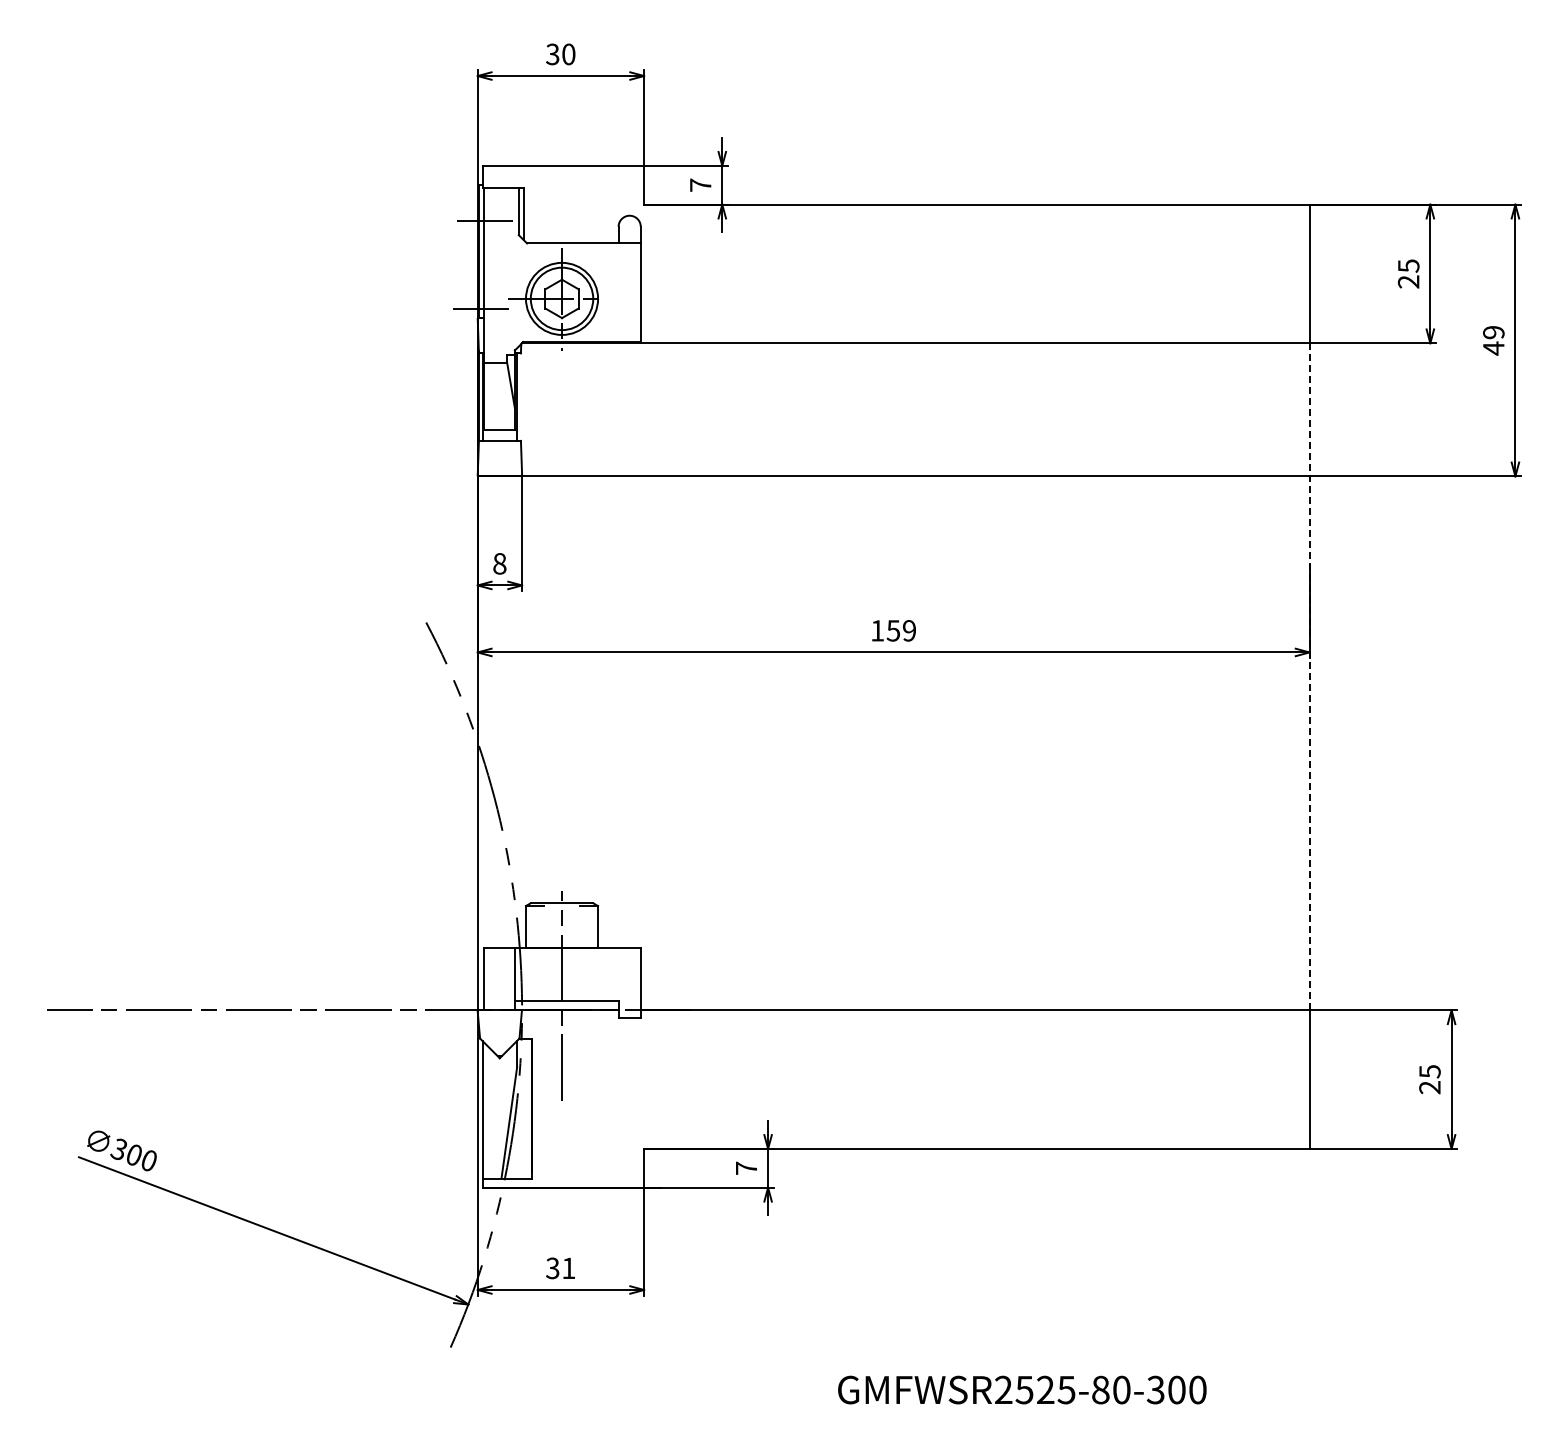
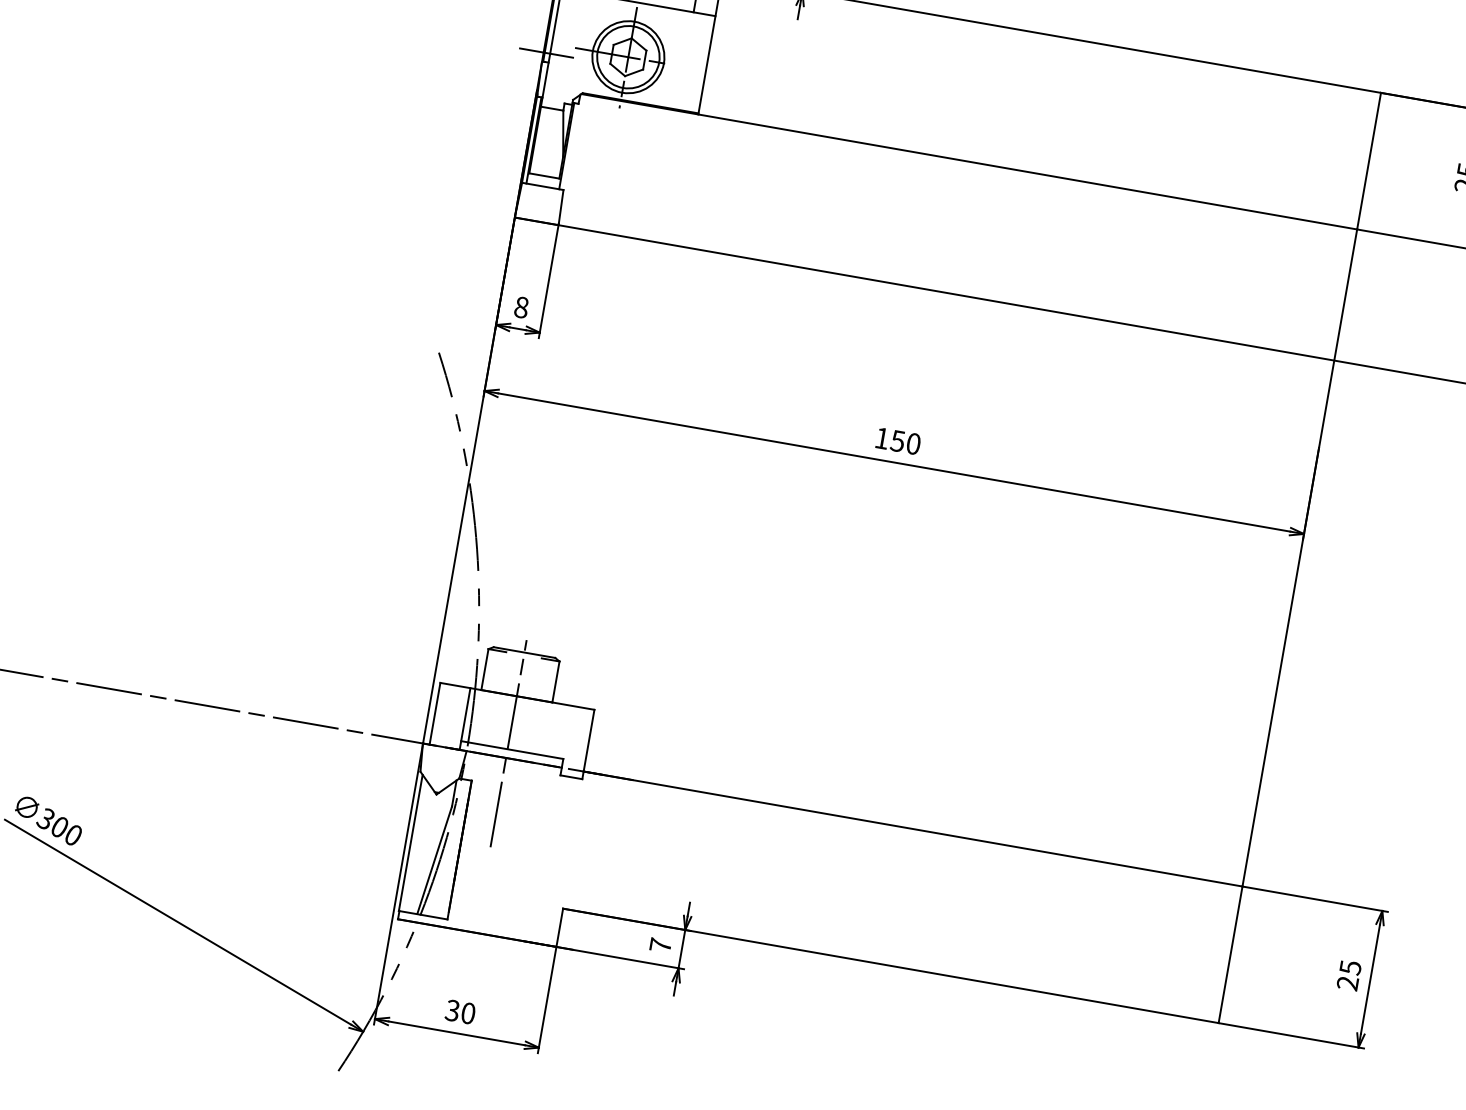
text: (909, 630) -> (913, 443), 159 -> 150
line: (1309, 677) -> (1299, 558), dashed -> solid
text: (568, 1268) -> (468, 1013), 31 -> 30

